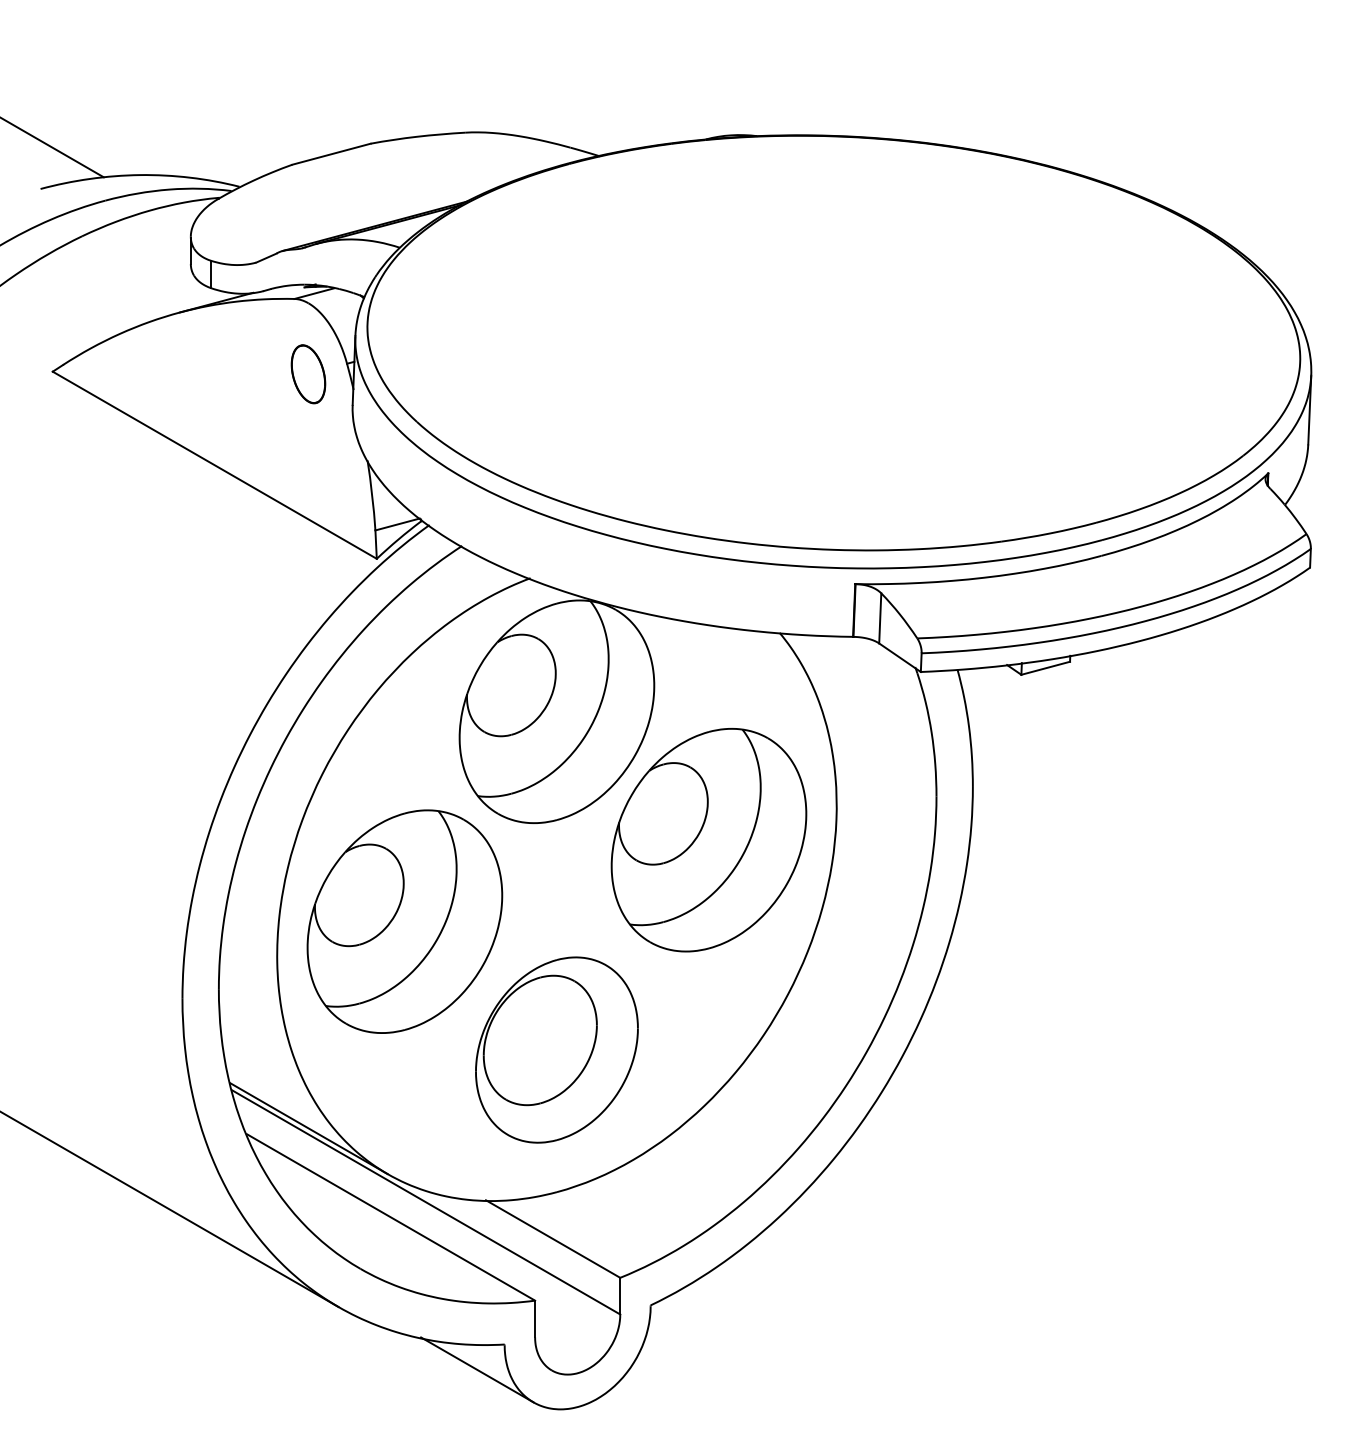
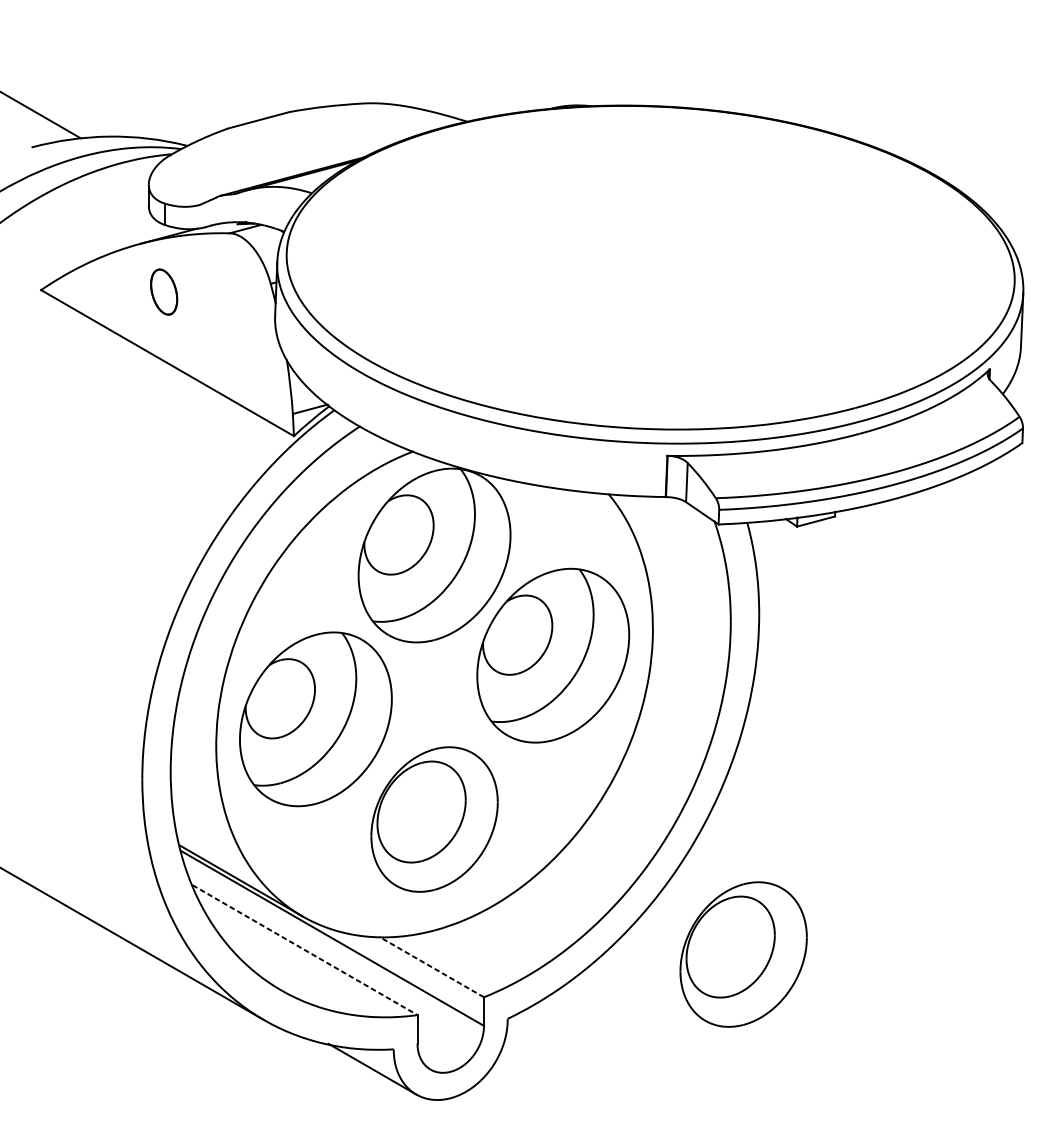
part: (308, 374) -> (164, 292), moved
line: (391, 1217) -> (305, 950), solid -> dashed
part: (952, 1222) -> (743, 954), added
line: (553, 1239) -> (431, 967), solid -> dashed

